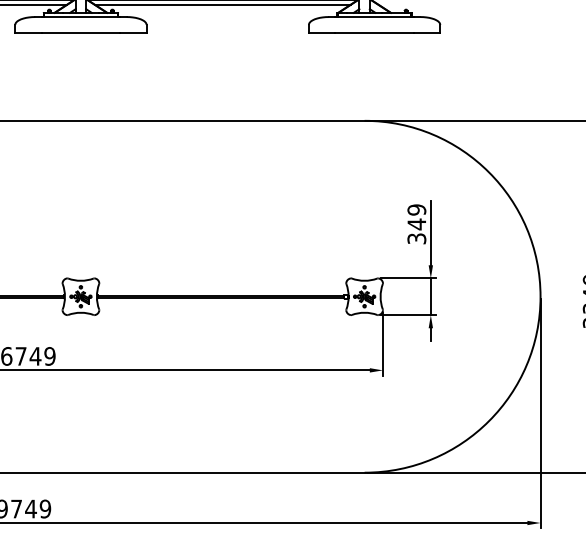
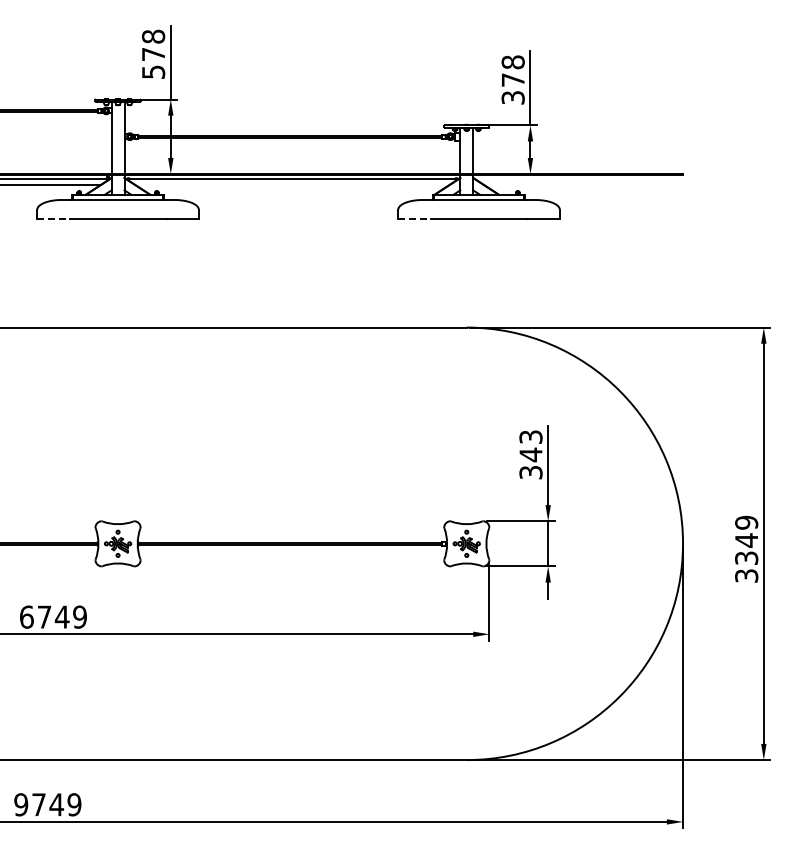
line: (222, 5) -> (292, 185), removed
line: (28, 32) -> (53, 219), solid -> dashed
line: (322, 32) -> (414, 219), solid -> dashed
text: (416, 210) -> (530, 437), 349 -> 343

